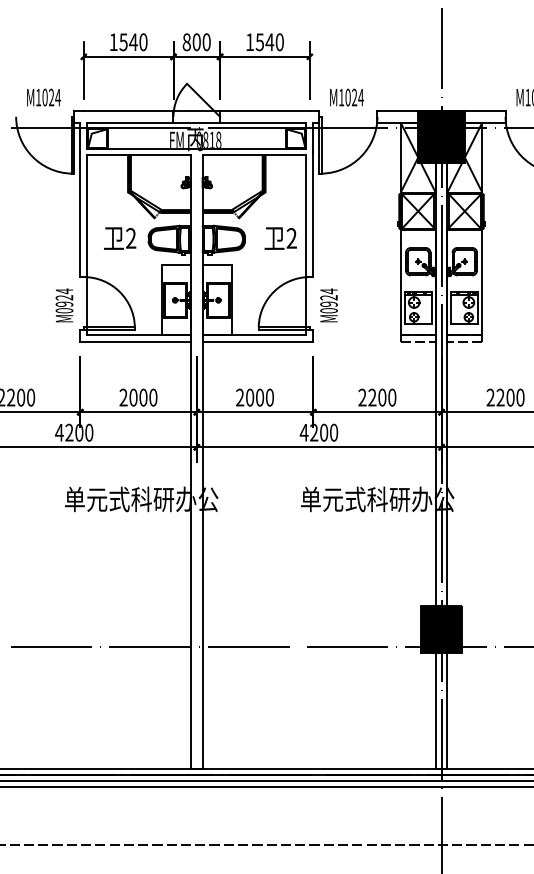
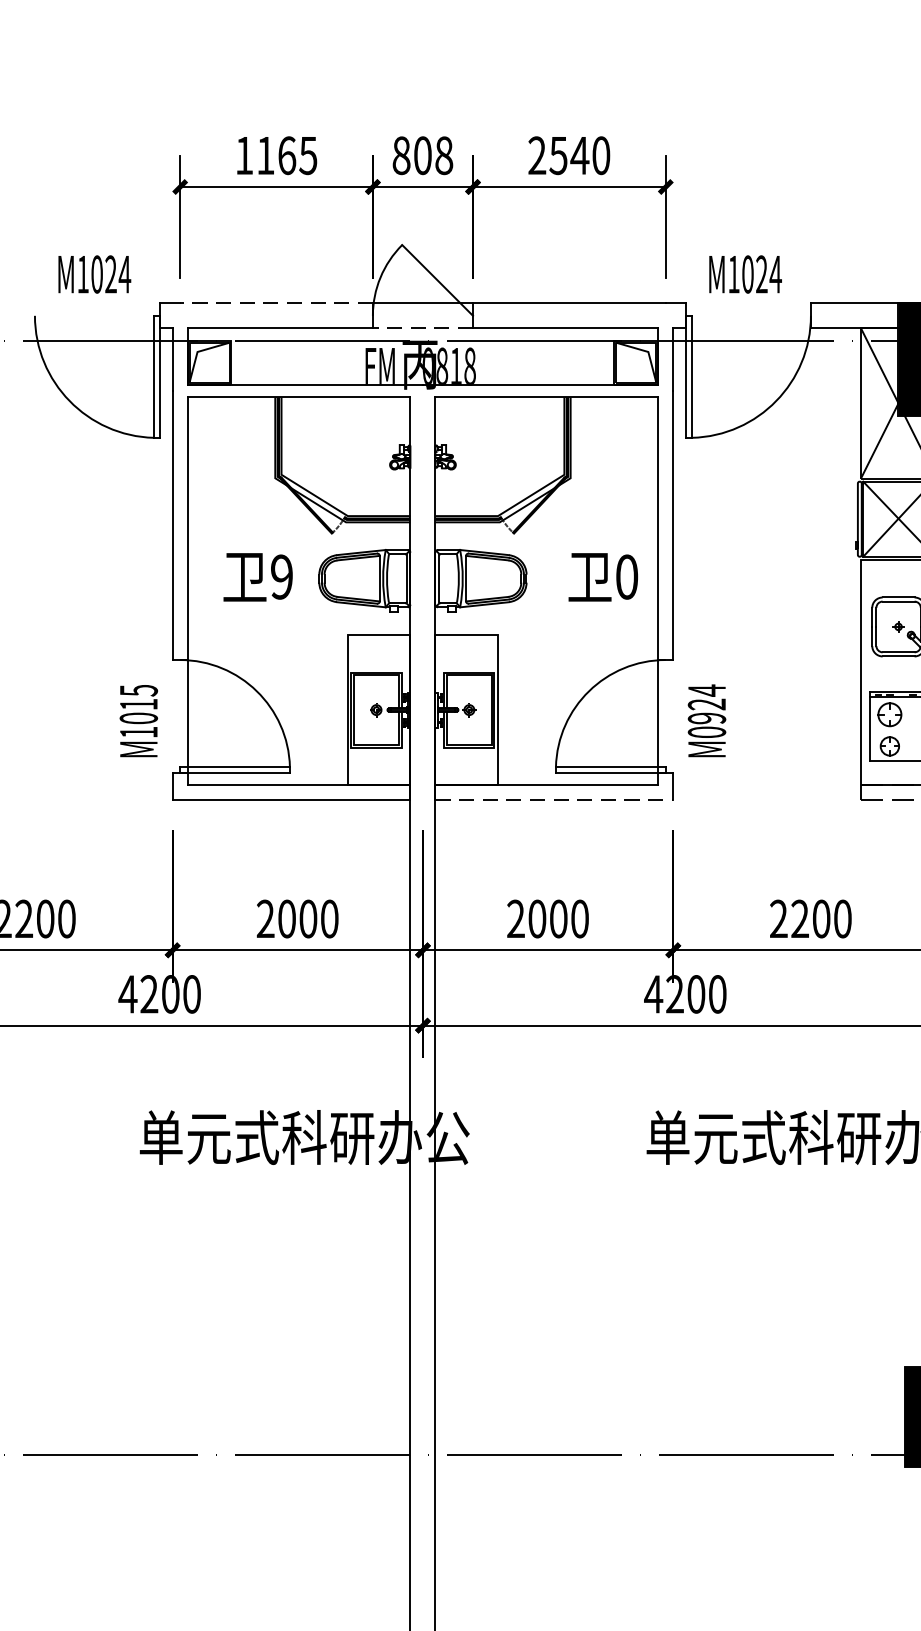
text: (206, 41) -> (443, 154), 800 -> 808
text: (250, 41) -> (538, 154), 1540 -> 2540
text: (133, 42) -> (286, 156), 1540 -> 1165
line: (128, 111) -> (276, 304), solid -> dashed
line: (196, 122) -> (422, 327), solid -> dashed
text: (131, 238) -> (282, 577), 2 -> 9
text: (291, 238) -> (626, 577), 2 -> 0
text: (64, 300) -> (138, 710), M0924 -> M1015
line: (258, 342) -> (555, 800), solid -> dashed

